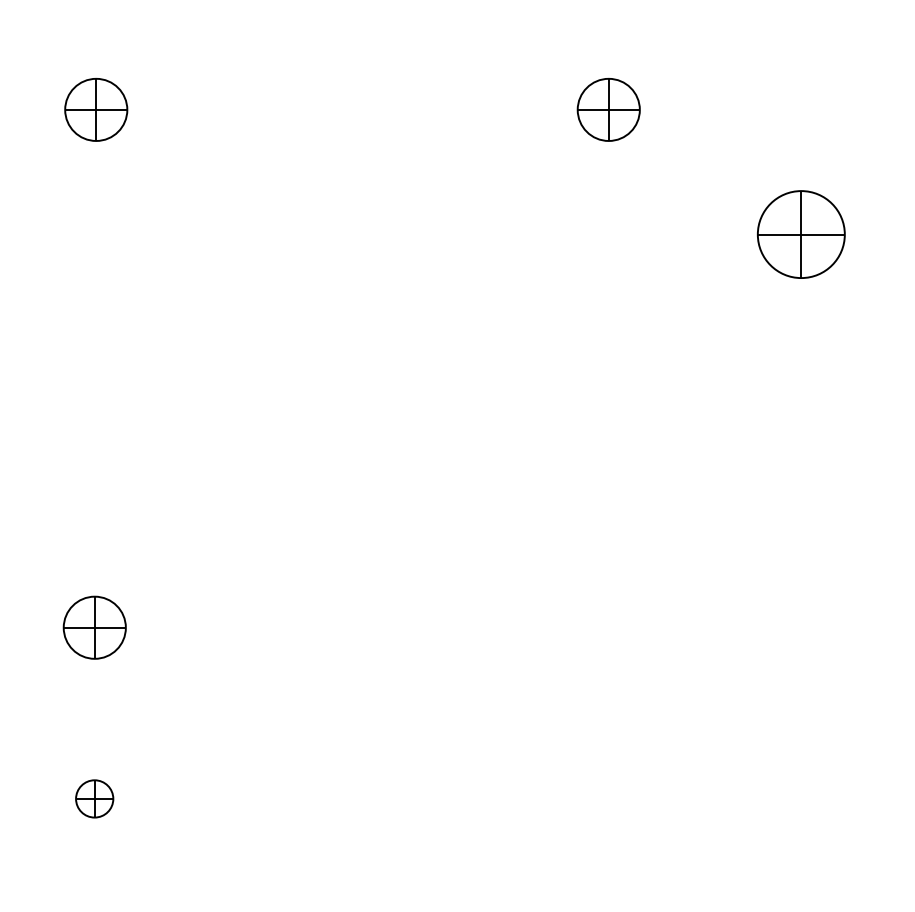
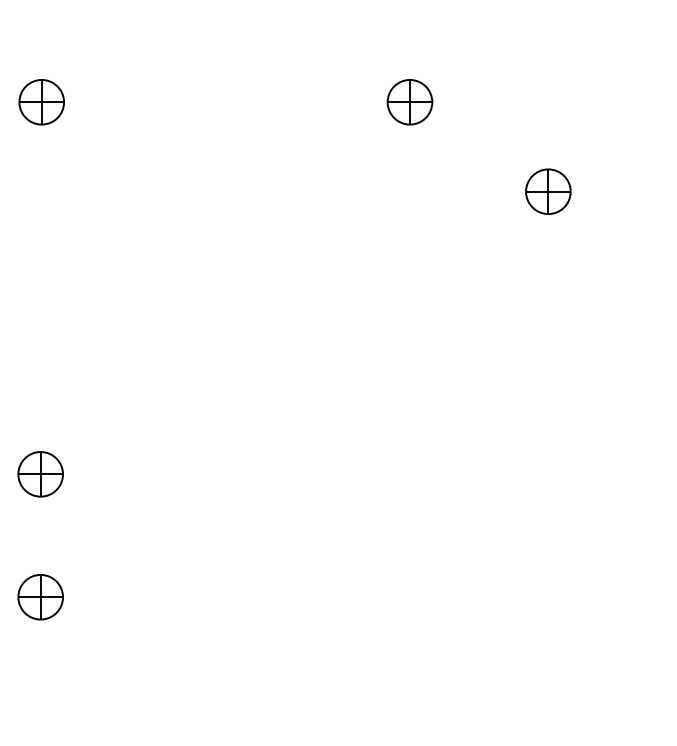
part: (801, 234) -> (548, 191), size x0.71
part: (94, 799) -> (40, 597), size x1.67

